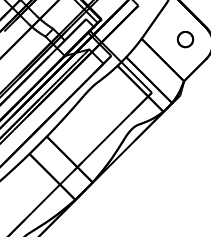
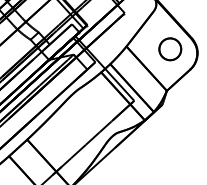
part: (185, 39) -> (170, 49), size x1.43

